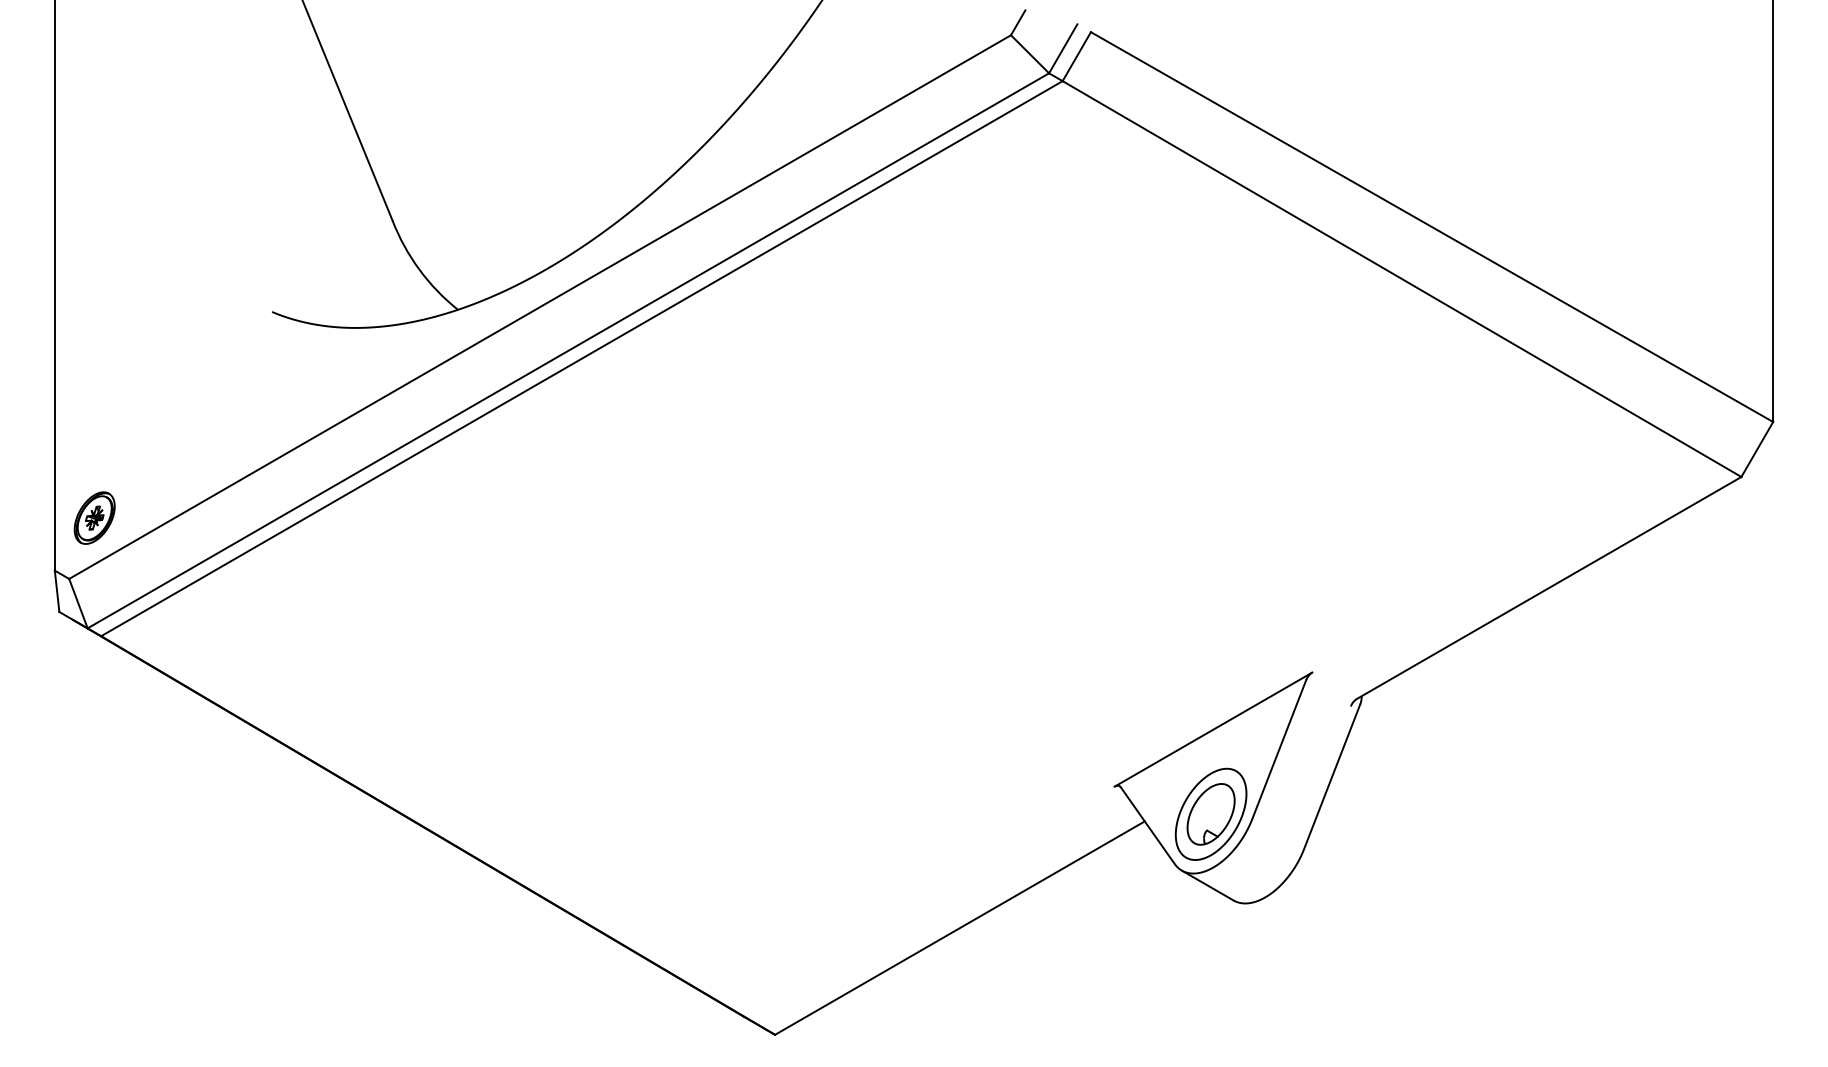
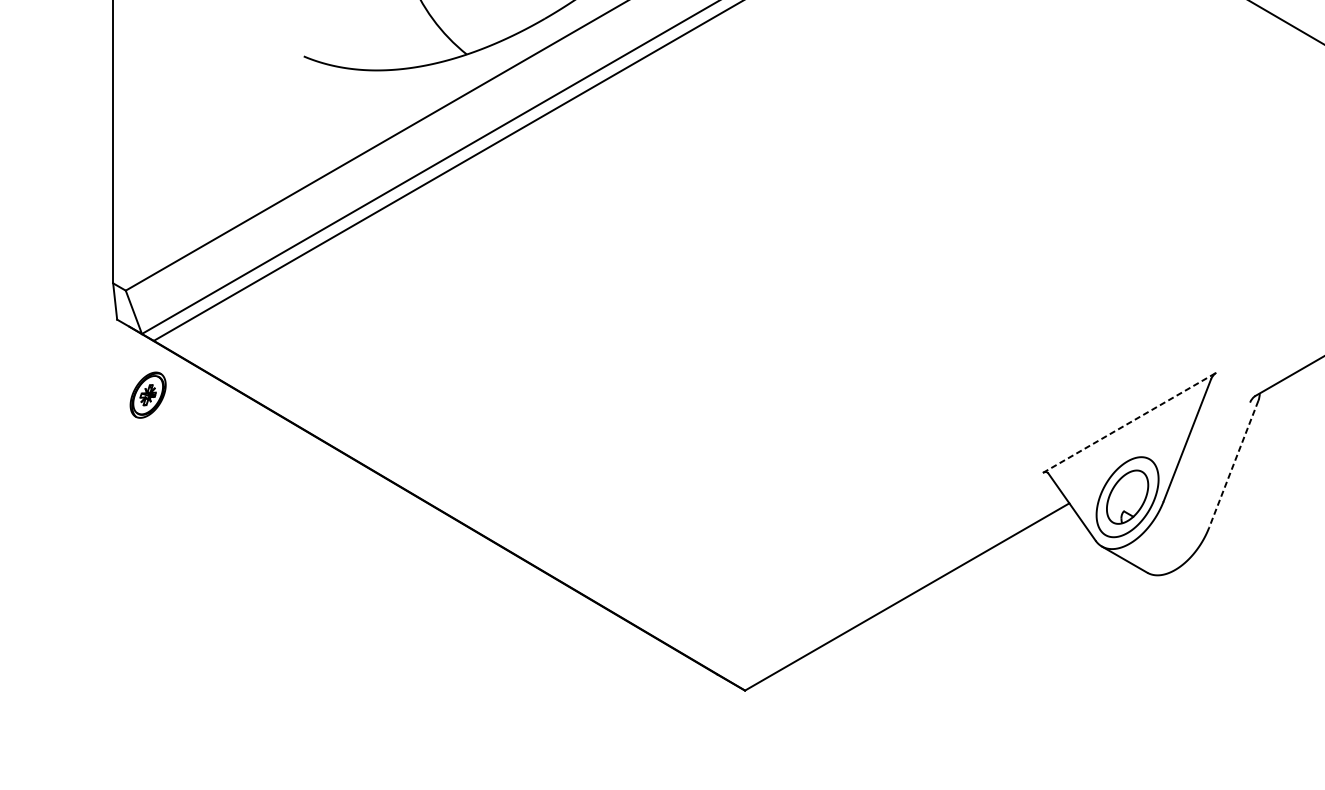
part: (94, 517) -> (147, 394), moved
line: (1213, 729) -> (1129, 422), solid -> dashed
line: (1331, 777) -> (1233, 464), solid -> dashed

